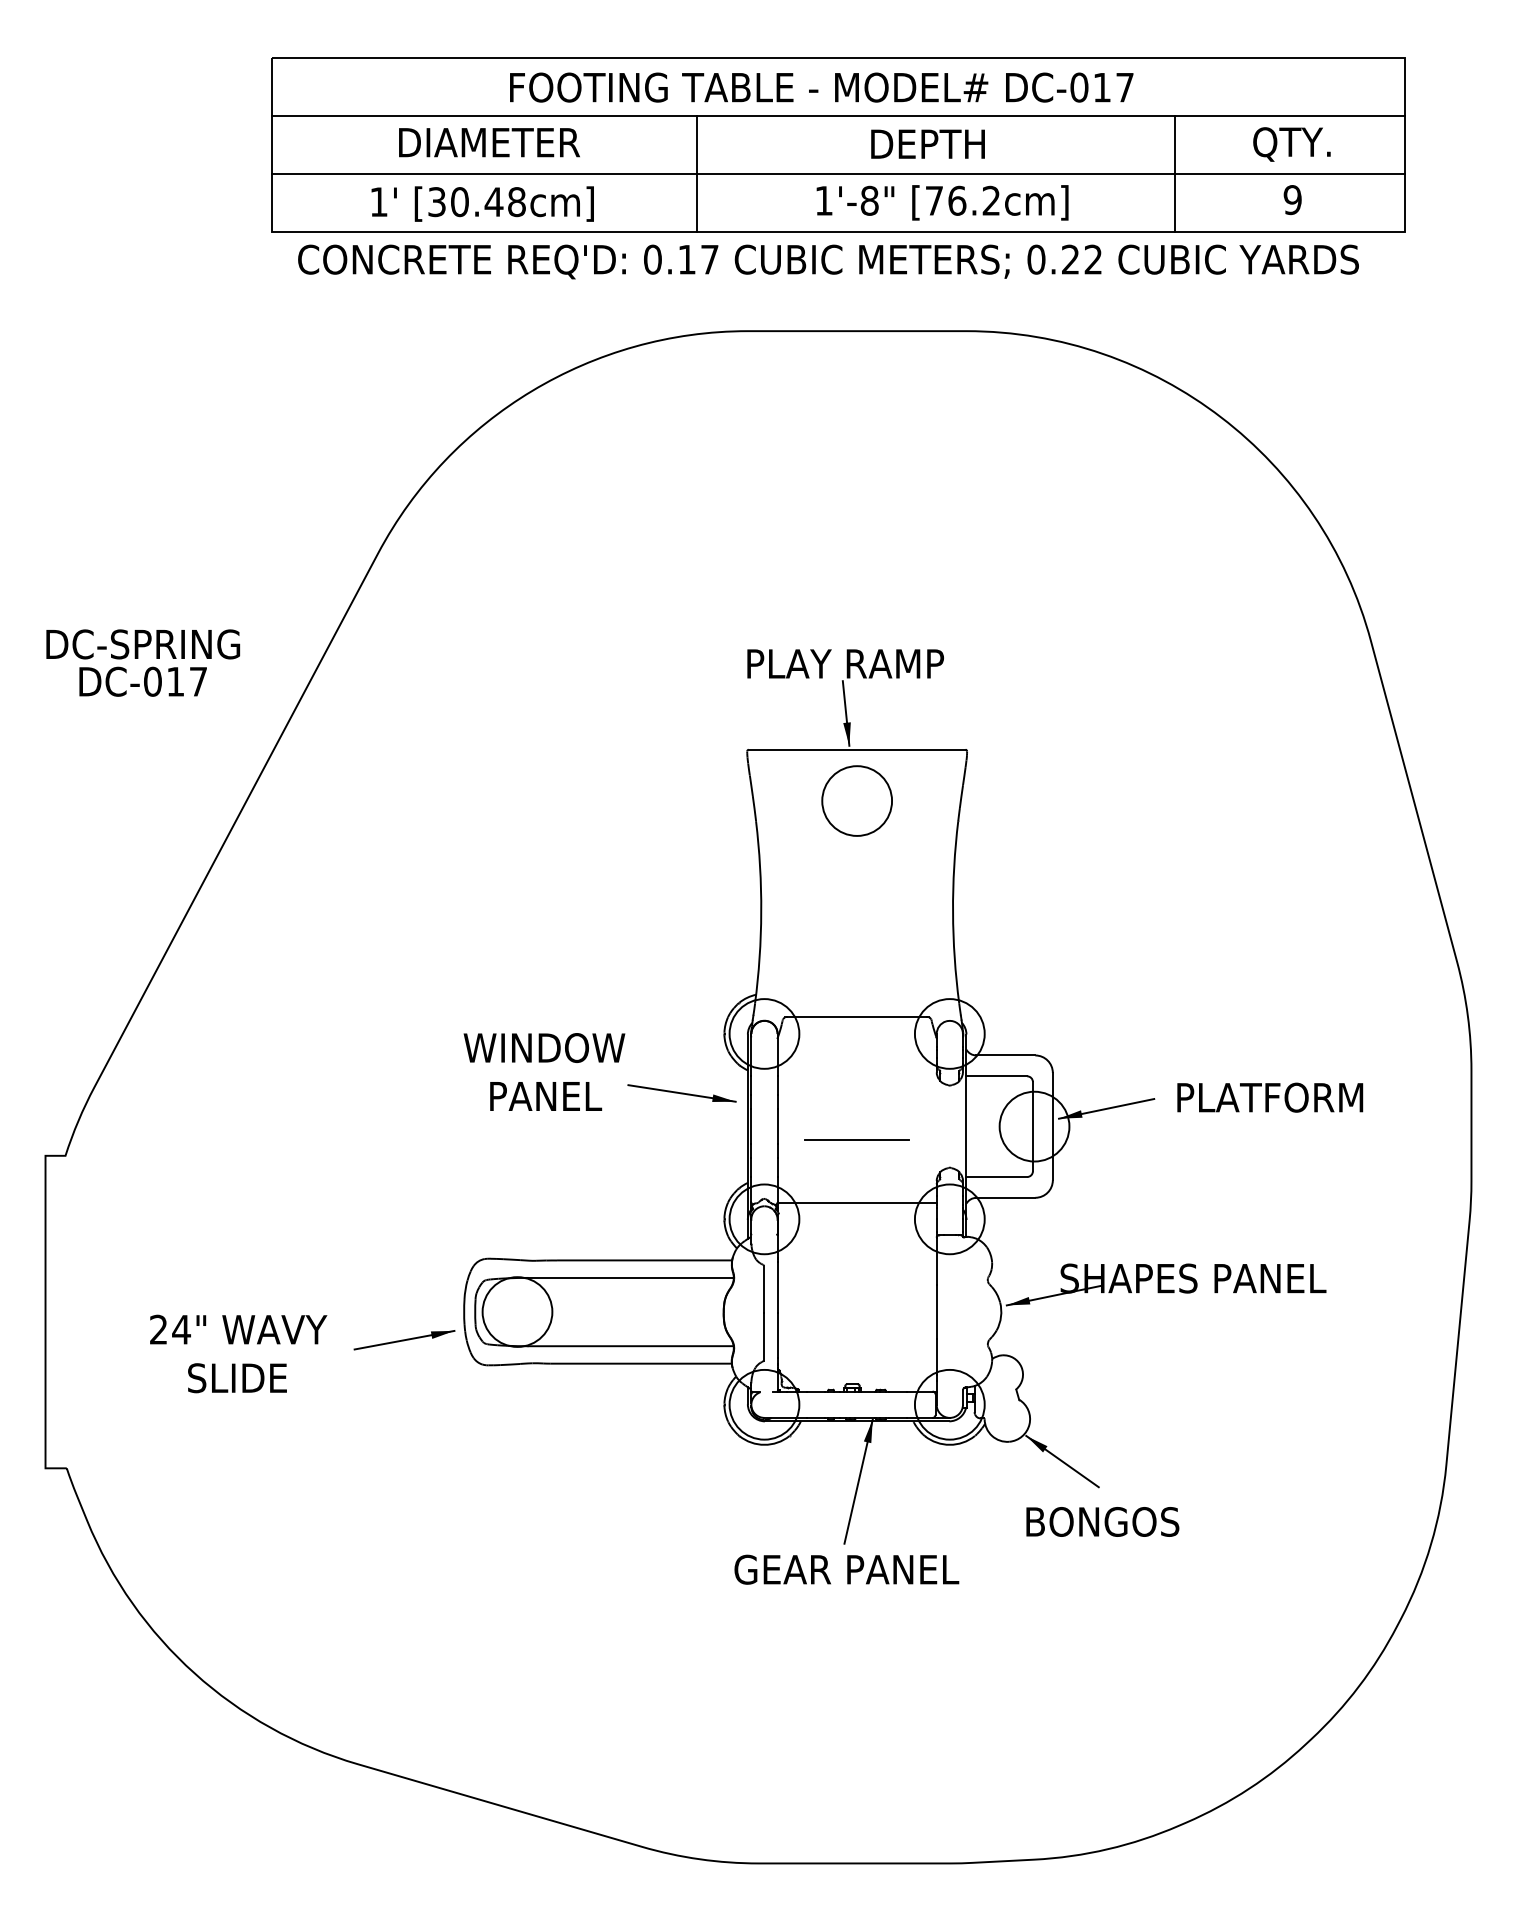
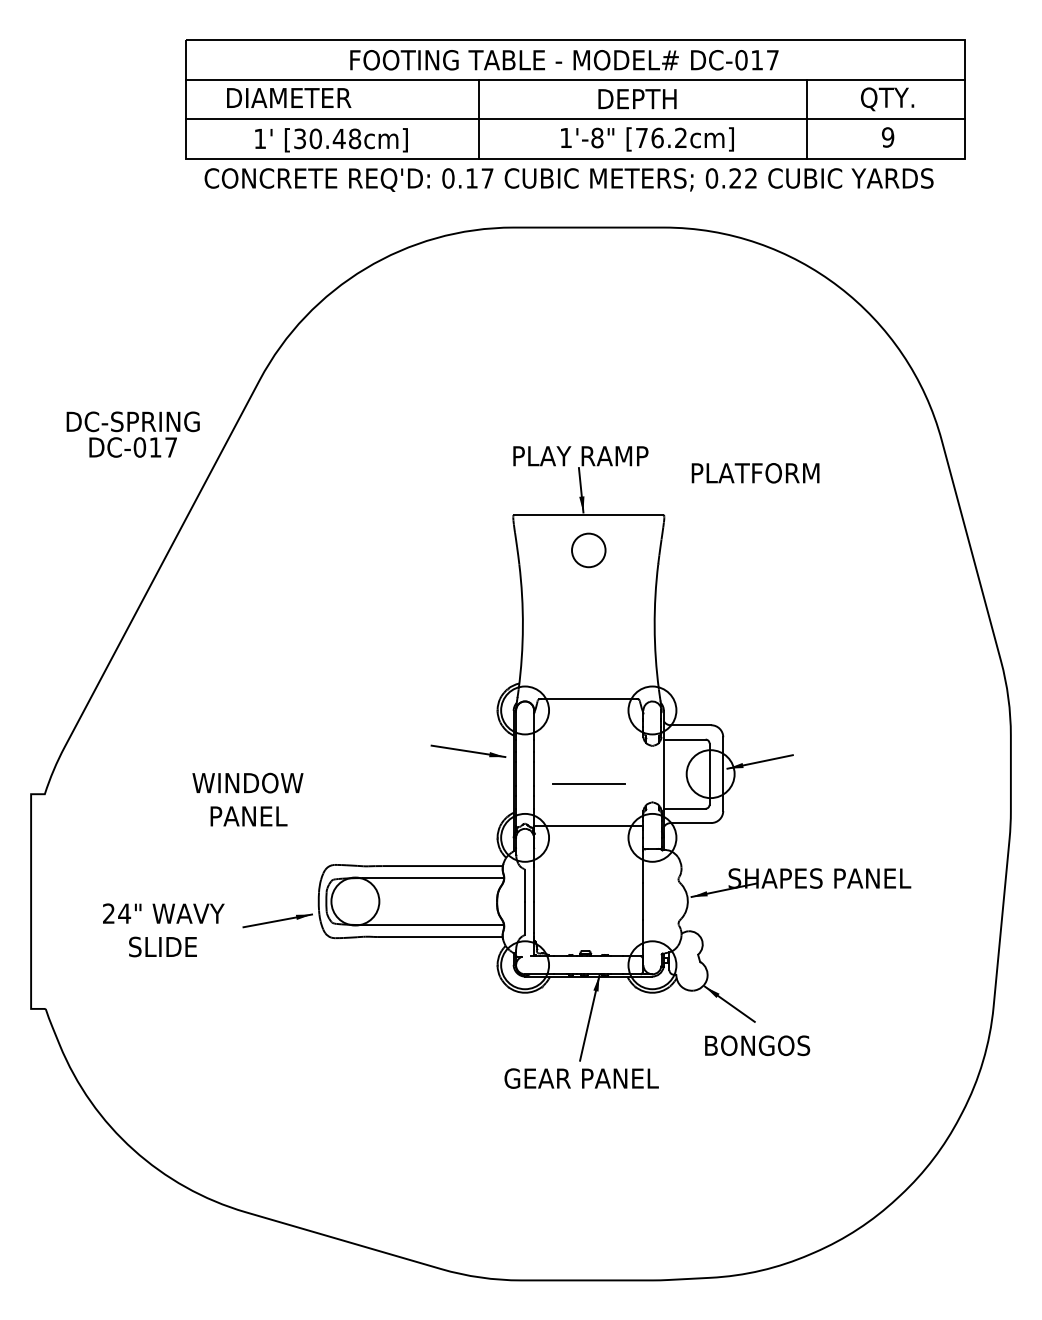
text: (489, 141) -> (289, 97), moved
text: (142, 662) -> (132, 434), moved
circle: (856, 801) -> (588, 550), size x0.7
text: (543, 1071) -> (247, 799), moved
text: (1270, 1098) -> (755, 473), moved

